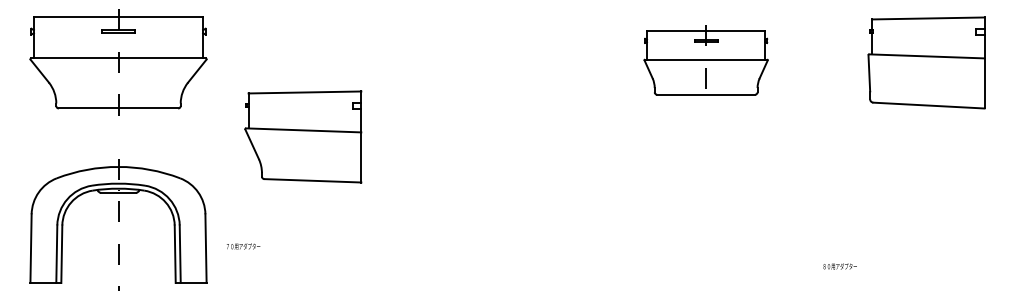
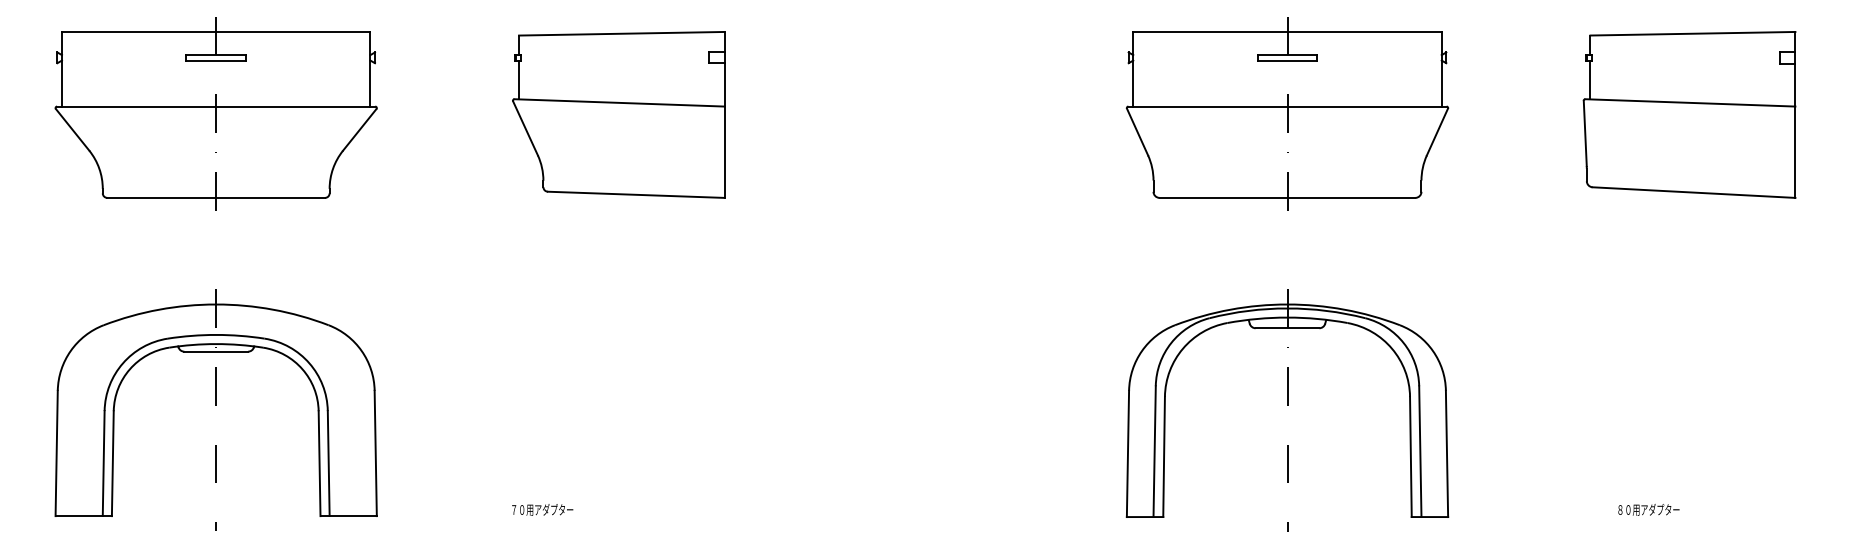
part: (706, 62) -> (1288, 114), size x1.43
part: (303, 136) -> (619, 114), moved
part: (706, 225) -> (1288, 411), added
text: (243, 246) -> (542, 509), moved
text: (839, 266) -> (1647, 509), moved

